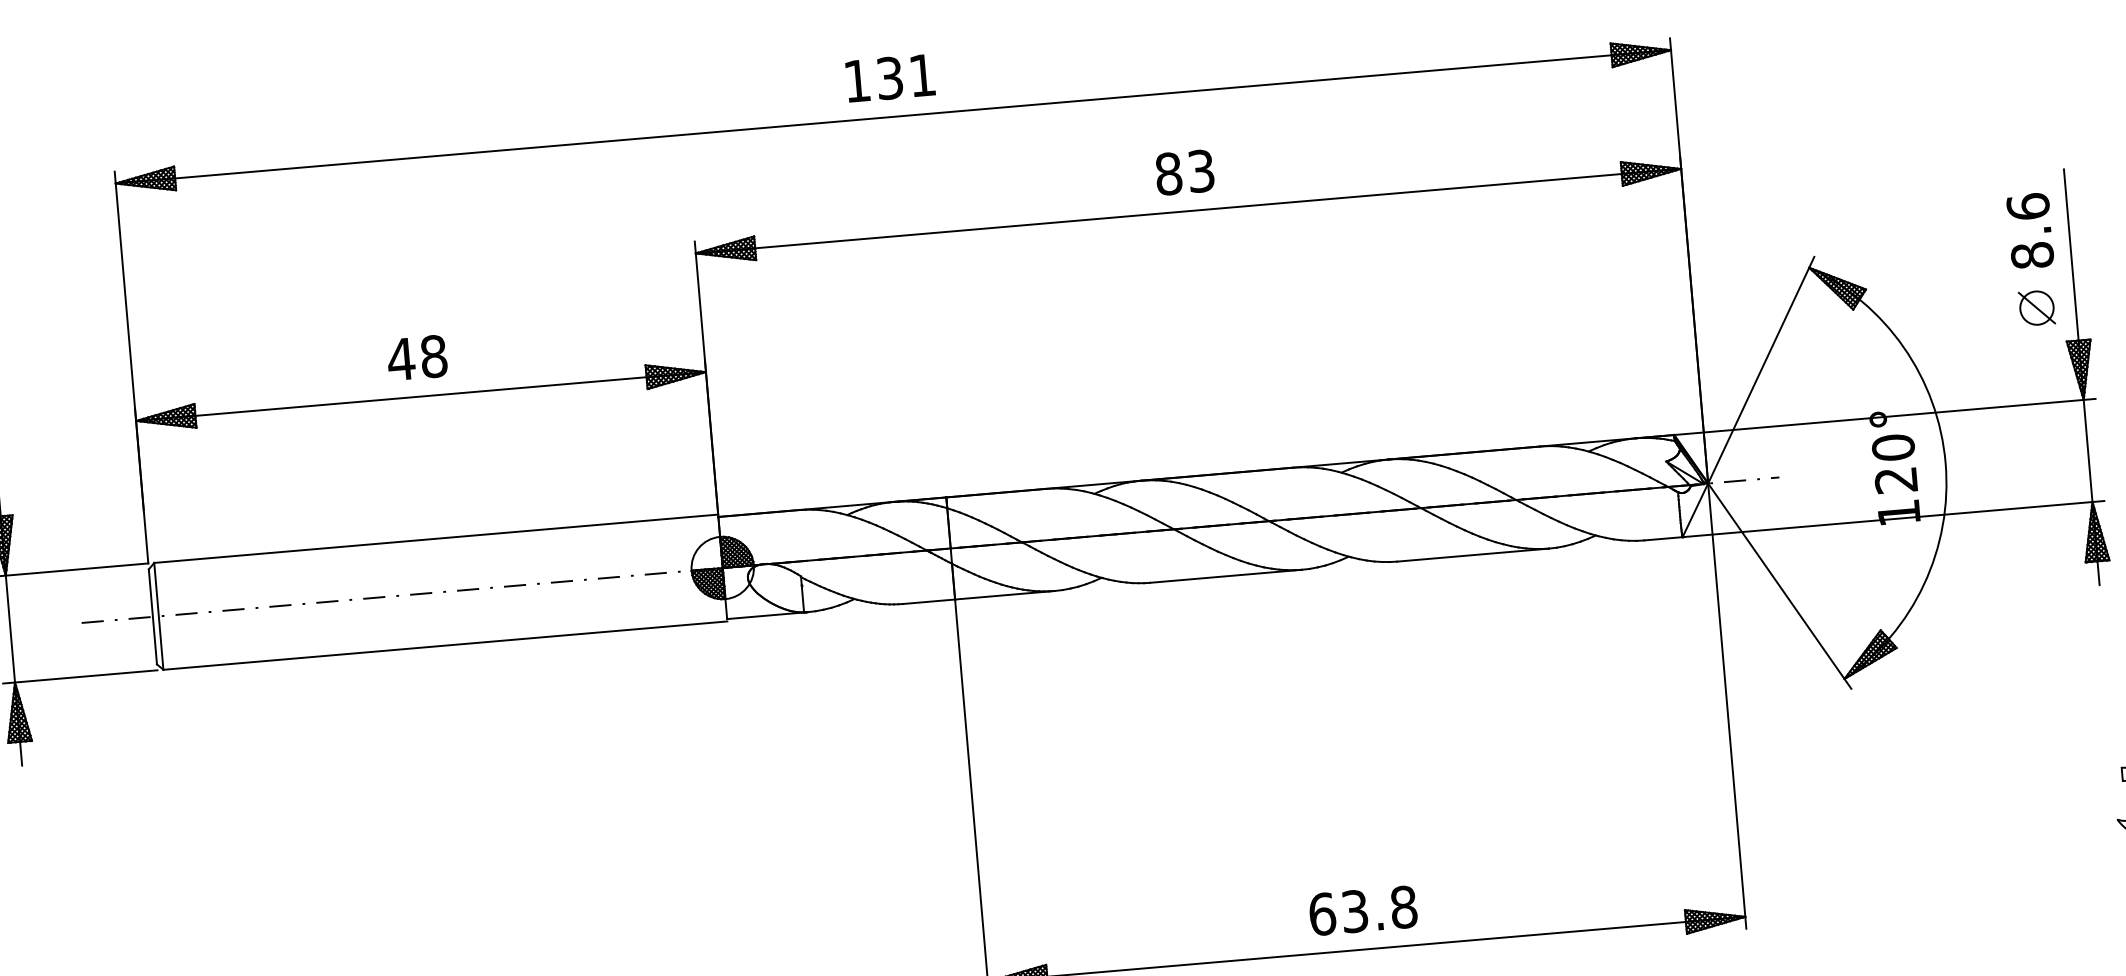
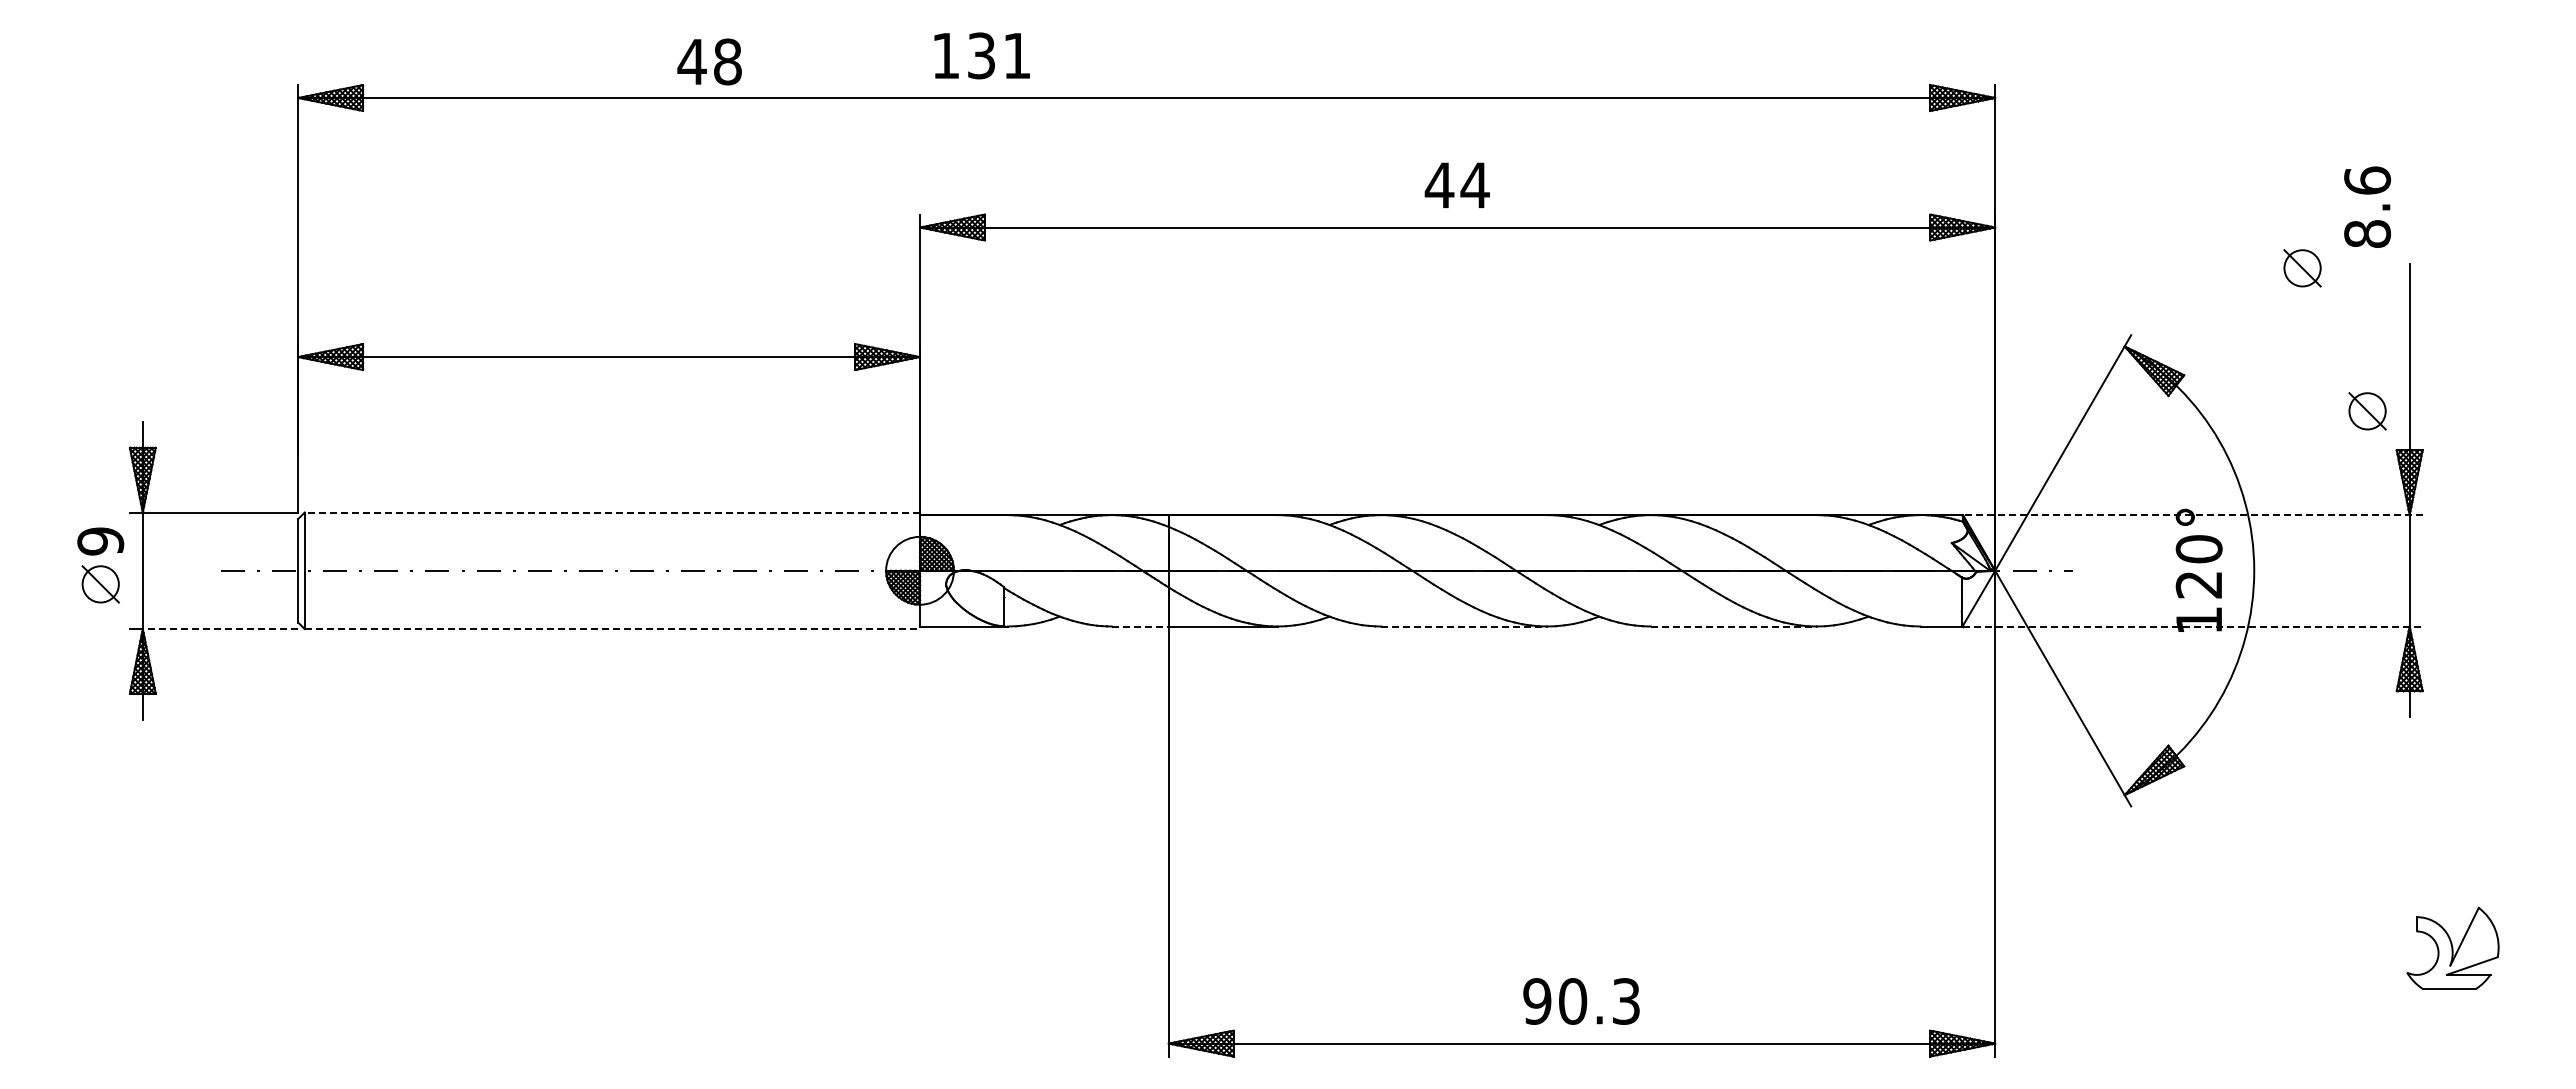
text: (889, 77) -> (981, 55), moved
text: (1184, 172) -> (1456, 185), 83 -> 44
part: (1966, 182) -> (2302, 268), added
text: (2030, 230) -> (2367, 206), moved
text: (417, 357) -> (709, 61), moved
line: (1884, 417) -> (2192, 515), solid -> dashed
line: (1893, 519) -> (2192, 626), solid -> dashed
line: (436, 538) -> (612, 512), solid -> dashed
line: (1472, 555) -> (1733, 626), solid -> dashed
line: (1226, 576) -> (1464, 626), solid -> dashed
line: (929, 601) -> (1140, 626), solid -> dashed
line: (445, 645) -> (612, 629), solid -> dashed
line: (86, 676) -> (220, 629), solid -> dashed
text: (1362, 910) -> (1581, 1001), 63.8 -> 90.3

